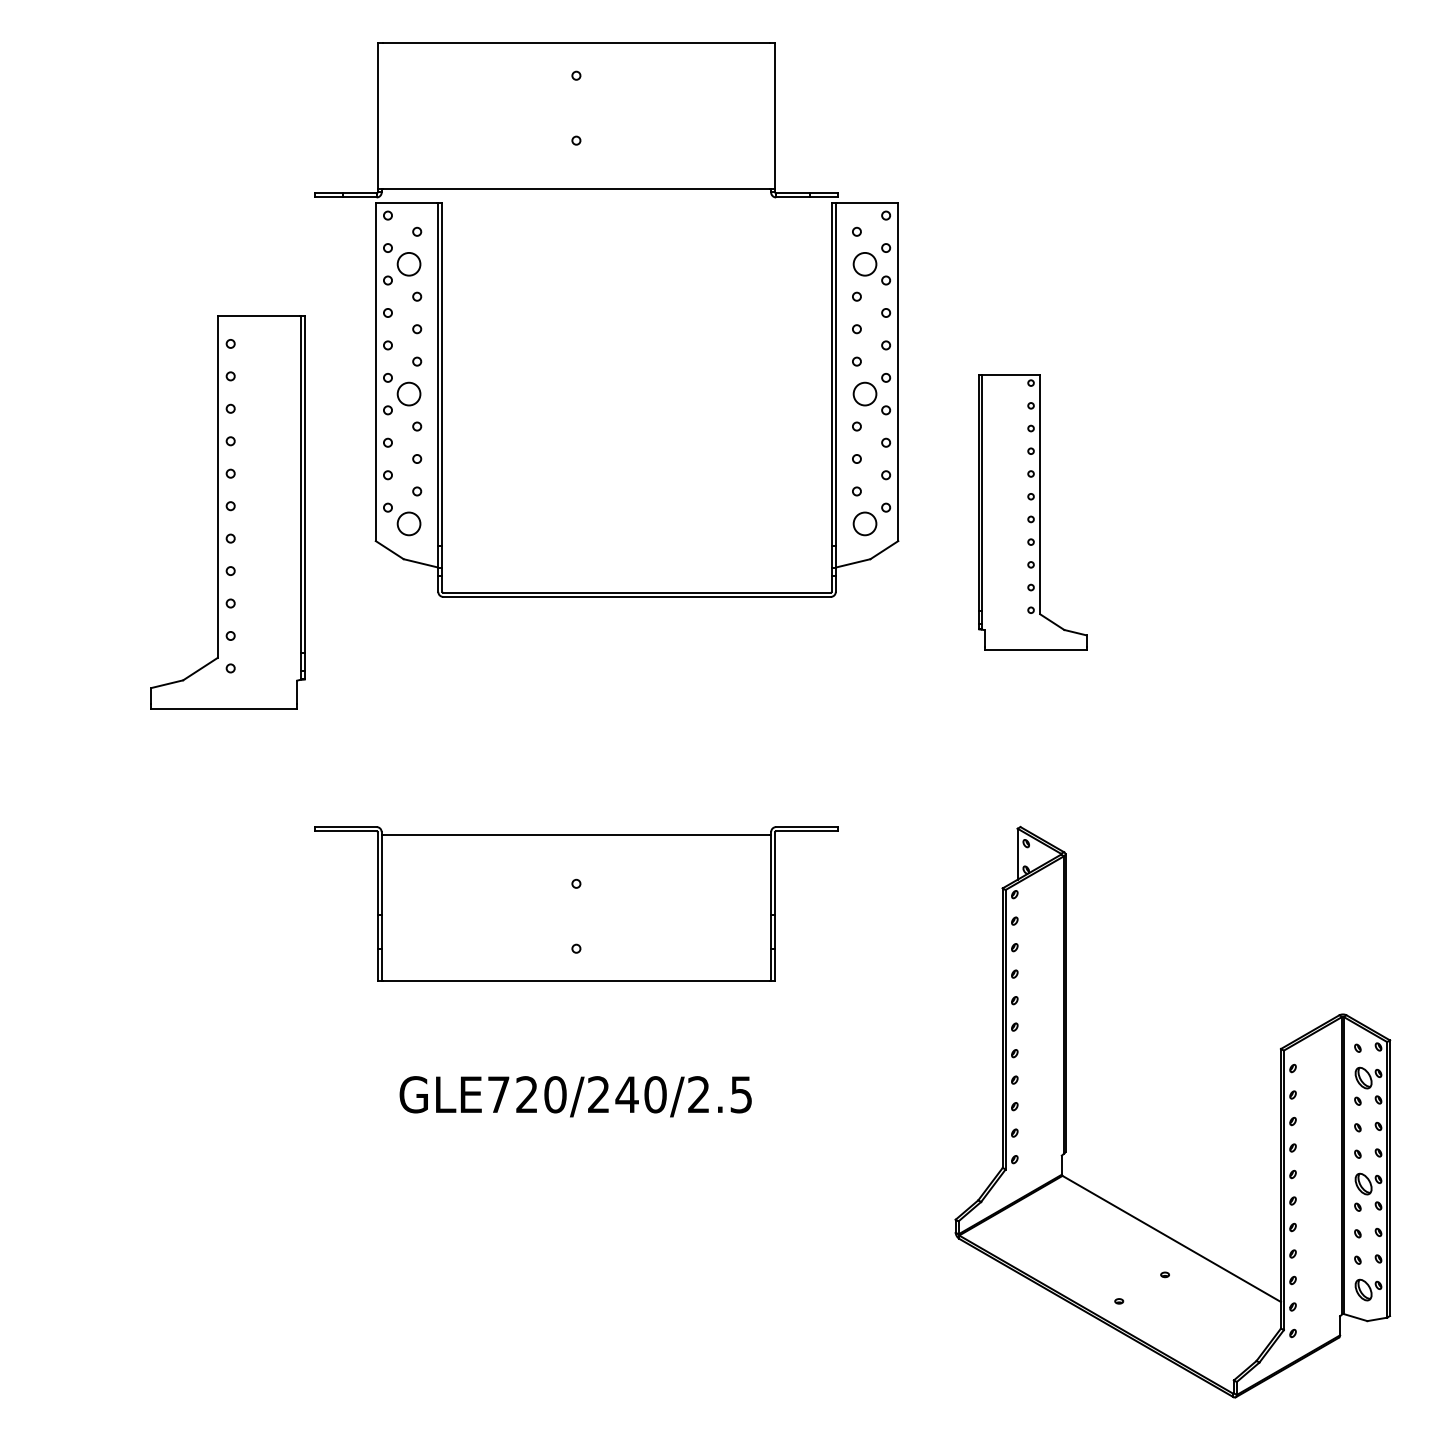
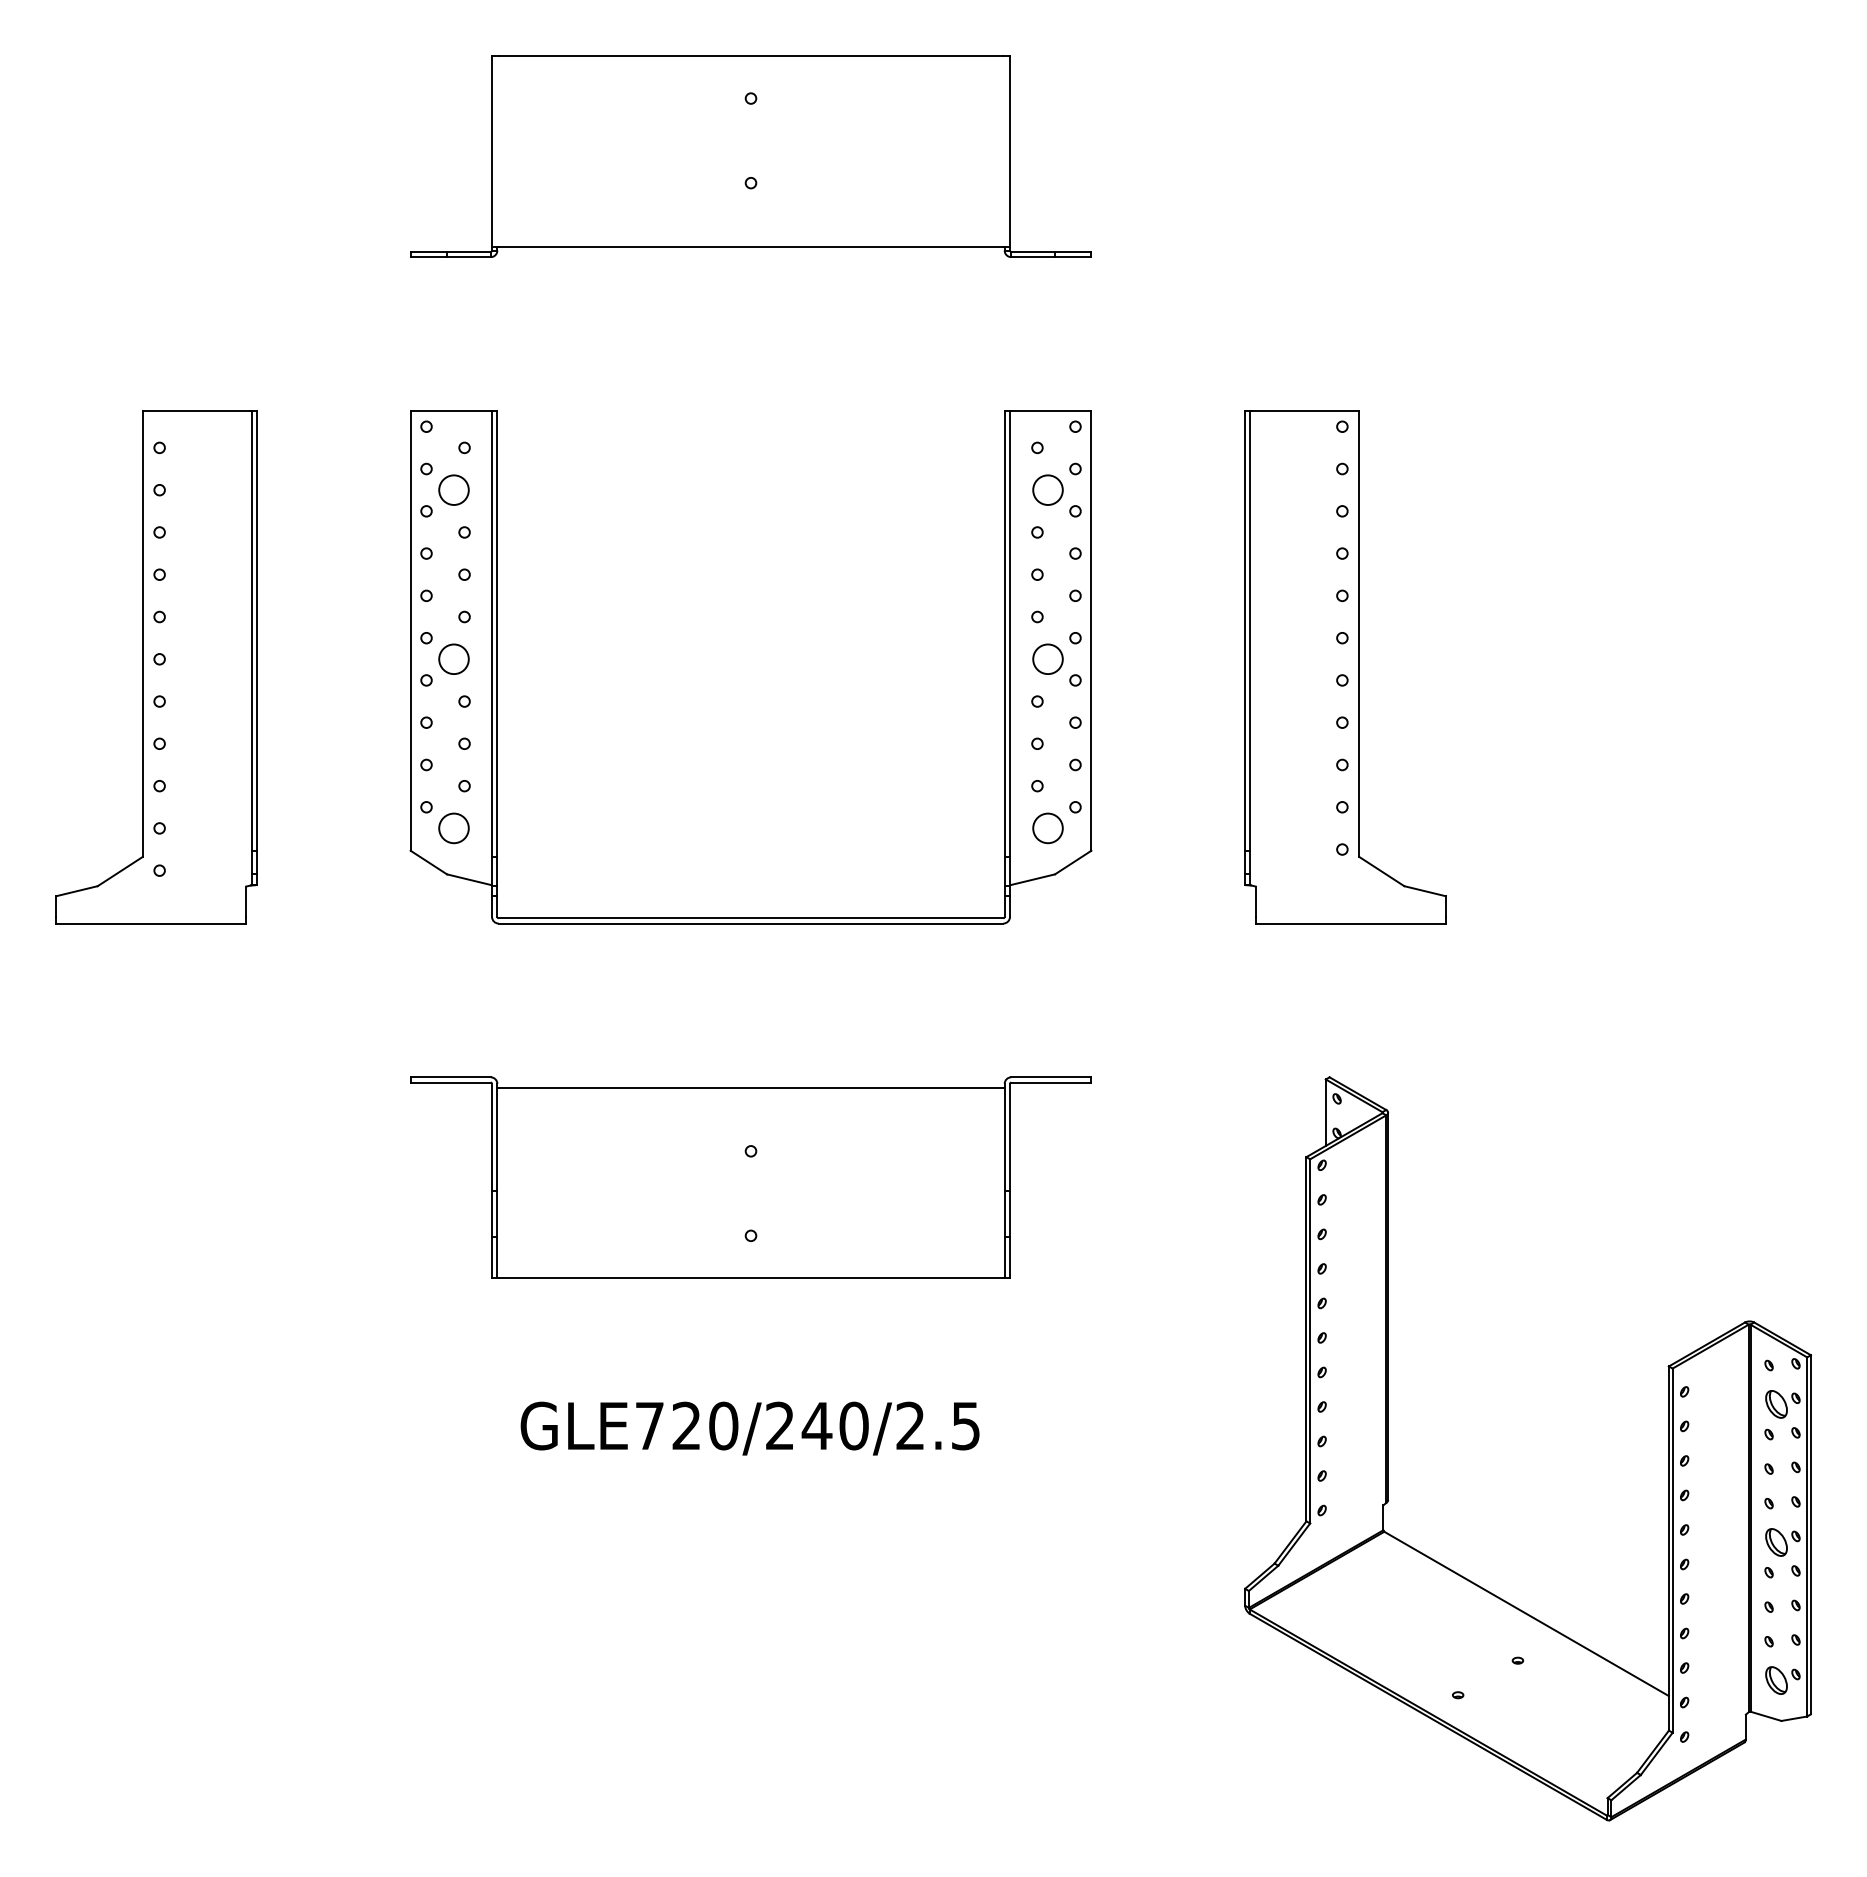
part: (228, 512) -> (156, 667), moved
part: (1032, 512) -> (1345, 667), size x1.43
part: (636, 592) -> (750, 917), moved

